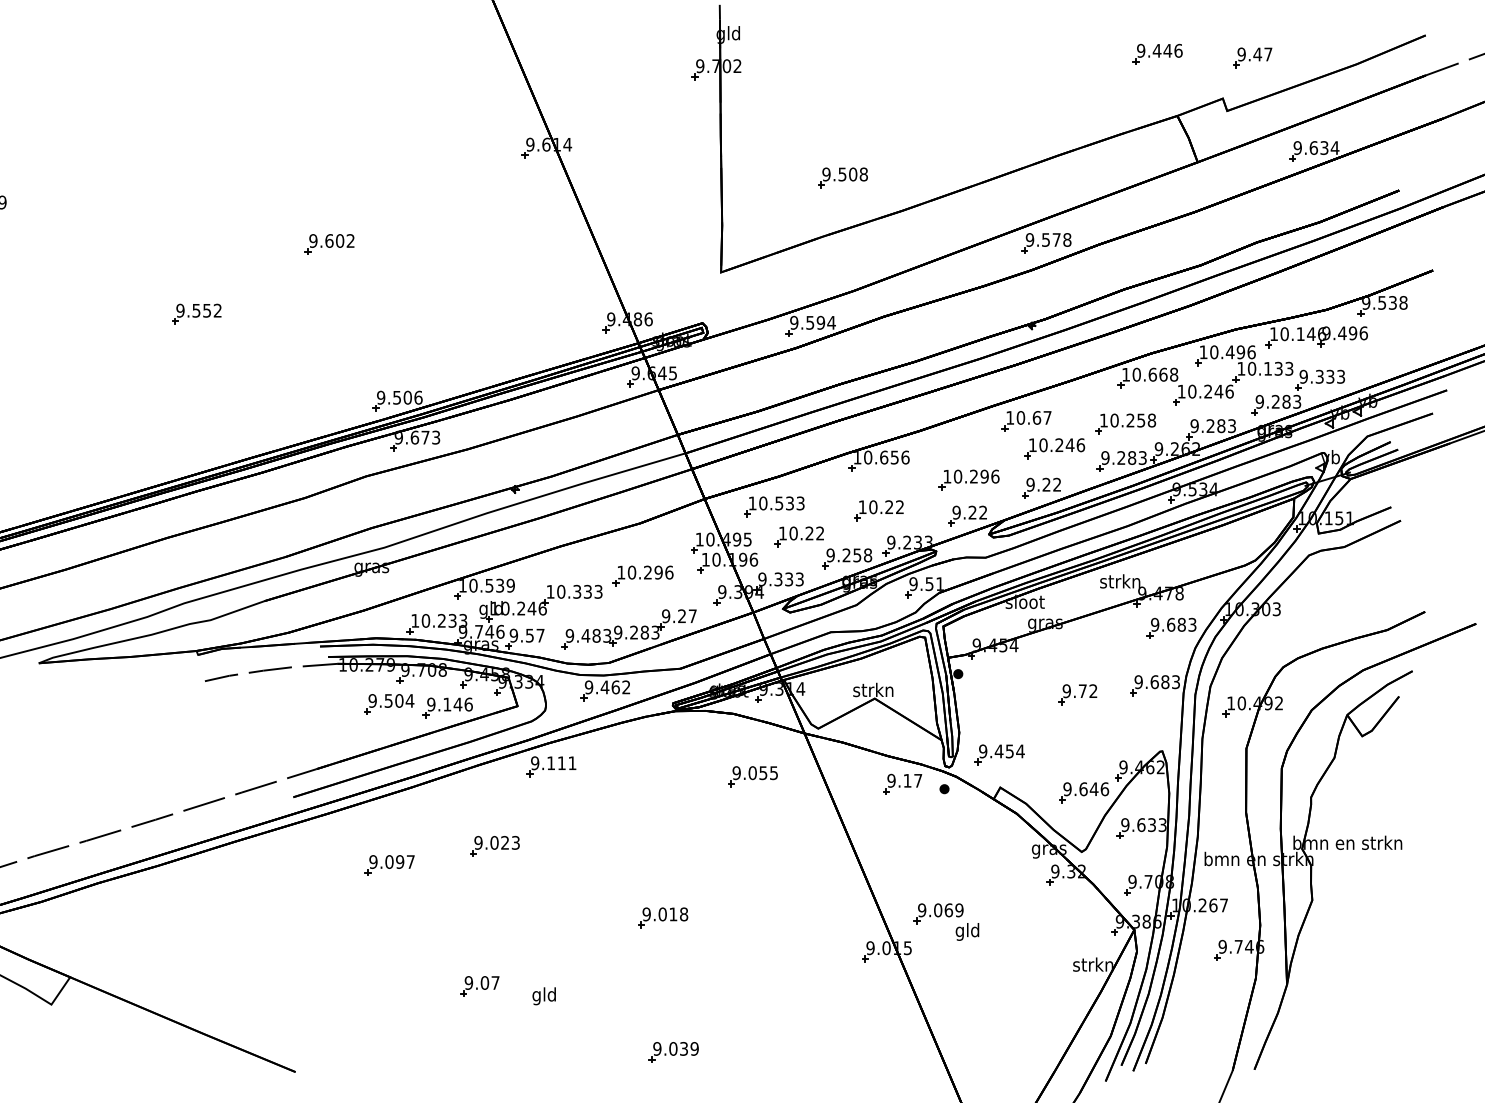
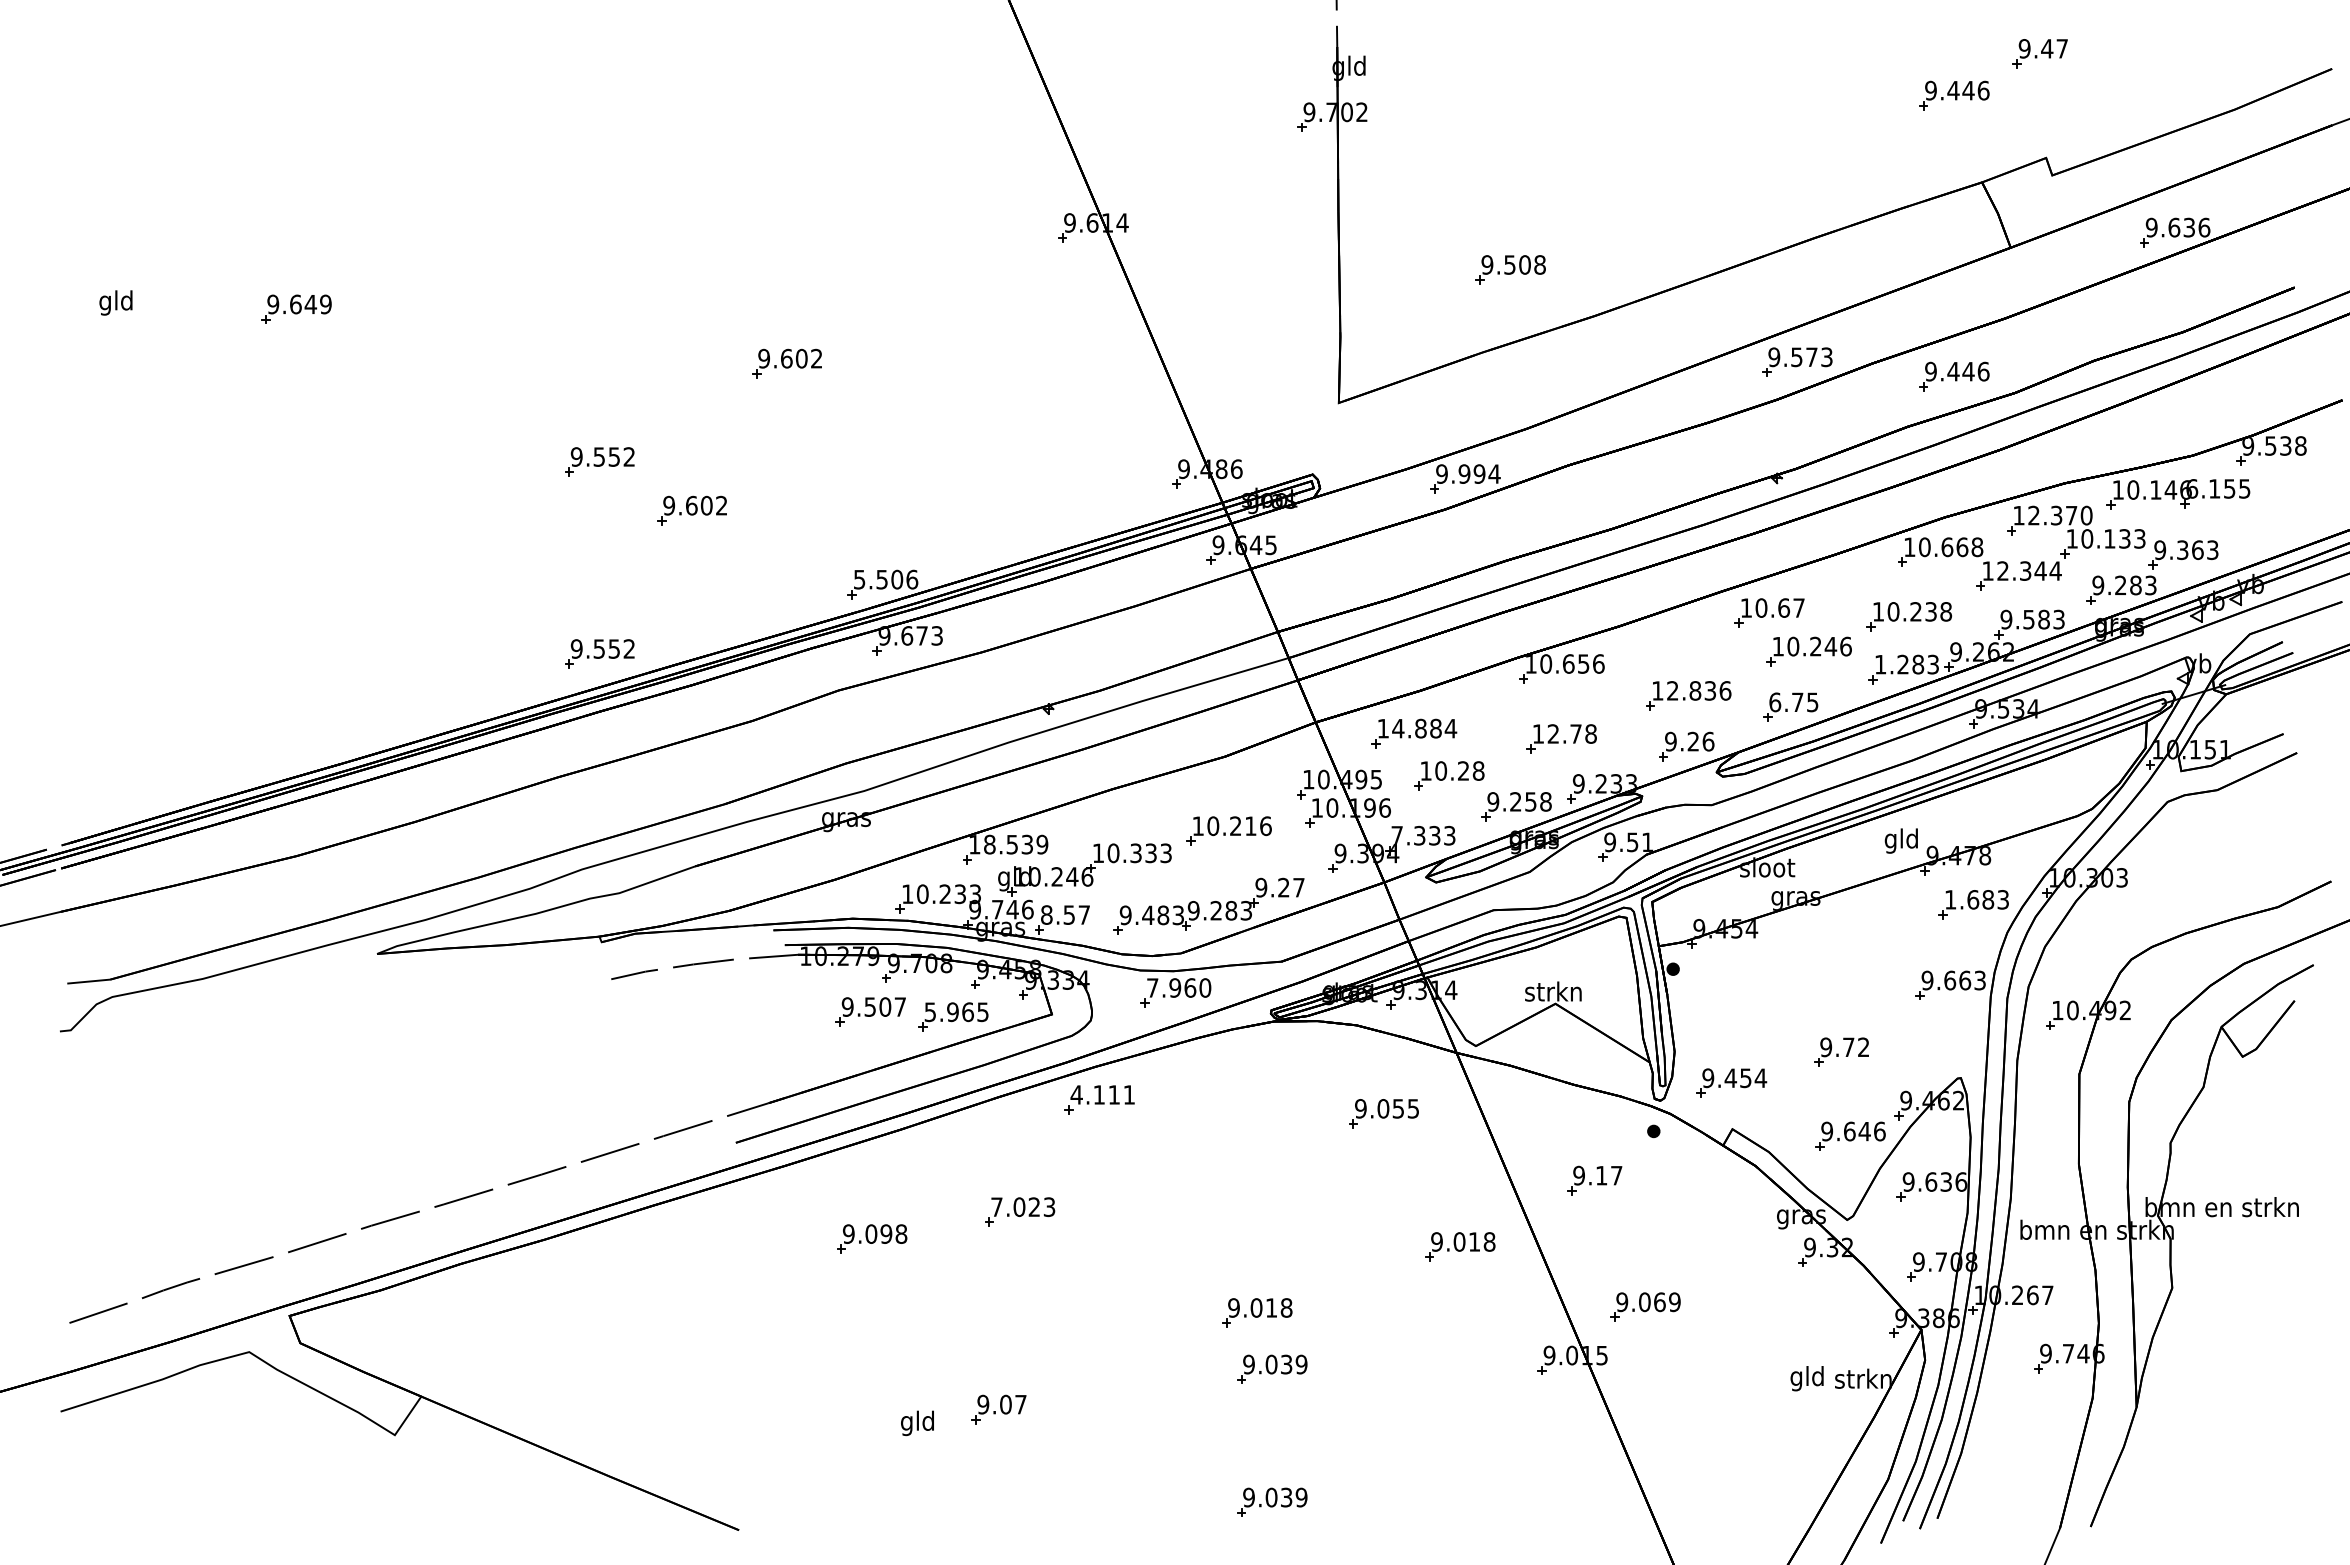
part: (1252, 57) -> (2039, 53), moved
text: (1335, 147) -> (2204, 227), 9.634 -> 9.636
text: (1067, 240) -> (1826, 357), 9.578 -> 9.573
part: (1157, 253) -> (1954, 376), added
text: (810, 322) -> (1464, 473), 9.594 -> 9.994
text: (1345, 333) -> (2218, 488), 9.496 -> 6.155
part: (261, 348) -> (691, 510), added
text: (1233, 352) -> (2060, 515), 10.496 -> 12.370
text: (1330, 377) -> (2197, 550), 9.333 -> 9.363
text: (1211, 391) -> (2029, 570), 10.246 -> 12.344
text: (381, 397) -> (859, 579), 9.506 -> 5.506
text: (1141, 420) -> (1931, 611), 10.258 -> 10.238
text: (1210, 426) -> (2028, 619), 9.283 -> 9.583
part: (196, 450) -> (599, 653), added
text: (1105, 457) -> (1880, 664), 9.283 -> 1.283
text: (971, 476) -> (1691, 690), 10.296 -> 12.836
text: (1043, 484) -> (1793, 702), 9.22 -> 6.75
text: (781, 503) -> (1424, 728), 10.533 -> 14.884
text: (886, 506) -> (1571, 733), 10.22 -> 12.78
text: (983, 512) -> (1708, 741), 9.22 -> 9.26
text: (820, 533) -> (1478, 770), 10.22 -> 10.28
text: (658, 572) -> (1250, 826), 10.296 -> 10.216
text: (762, 579) -> (1397, 835), 9.333 -> 7.333
text: (1120, 582) -> (1901, 840), strkn -> gld
text: (473, 585) -> (989, 844), 10.539 -> 18.539
text: (1155, 624) -> (1950, 899), 9.683 -> 1.683
text: (513, 635) -> (1046, 914), 9.57 -> 8.57
text: (1165, 682) -> (1965, 980), 9.683 -> 9.663
text: (607, 687) -> (1178, 987), 9.462 -> 7.960
part: (1077, 694) -> (1841, 1051), moved
text: (410, 700) -> (900, 1006), 9.504 -> 9.507
text: (449, 704) -> (956, 1012), 9.146 -> 5.965
text: (534, 762) -> (1076, 1094), 9.111 -> 4.111
part: (902, 784) -> (1594, 1180), moved
text: (1162, 824) -> (1961, 1181), 9.633 -> 9.636
text: (478, 843) -> (996, 1207), 9.023 -> 7.023
text: (410, 861) -> (901, 1233), 9.097 -> 9.098
part: (807, 870) -> (1460, 1246), added
text: (967, 931) -> (1806, 1378), moved
part: (674, 957) -> (1272, 1368), added
text: (544, 996) -> (917, 1423), moved

